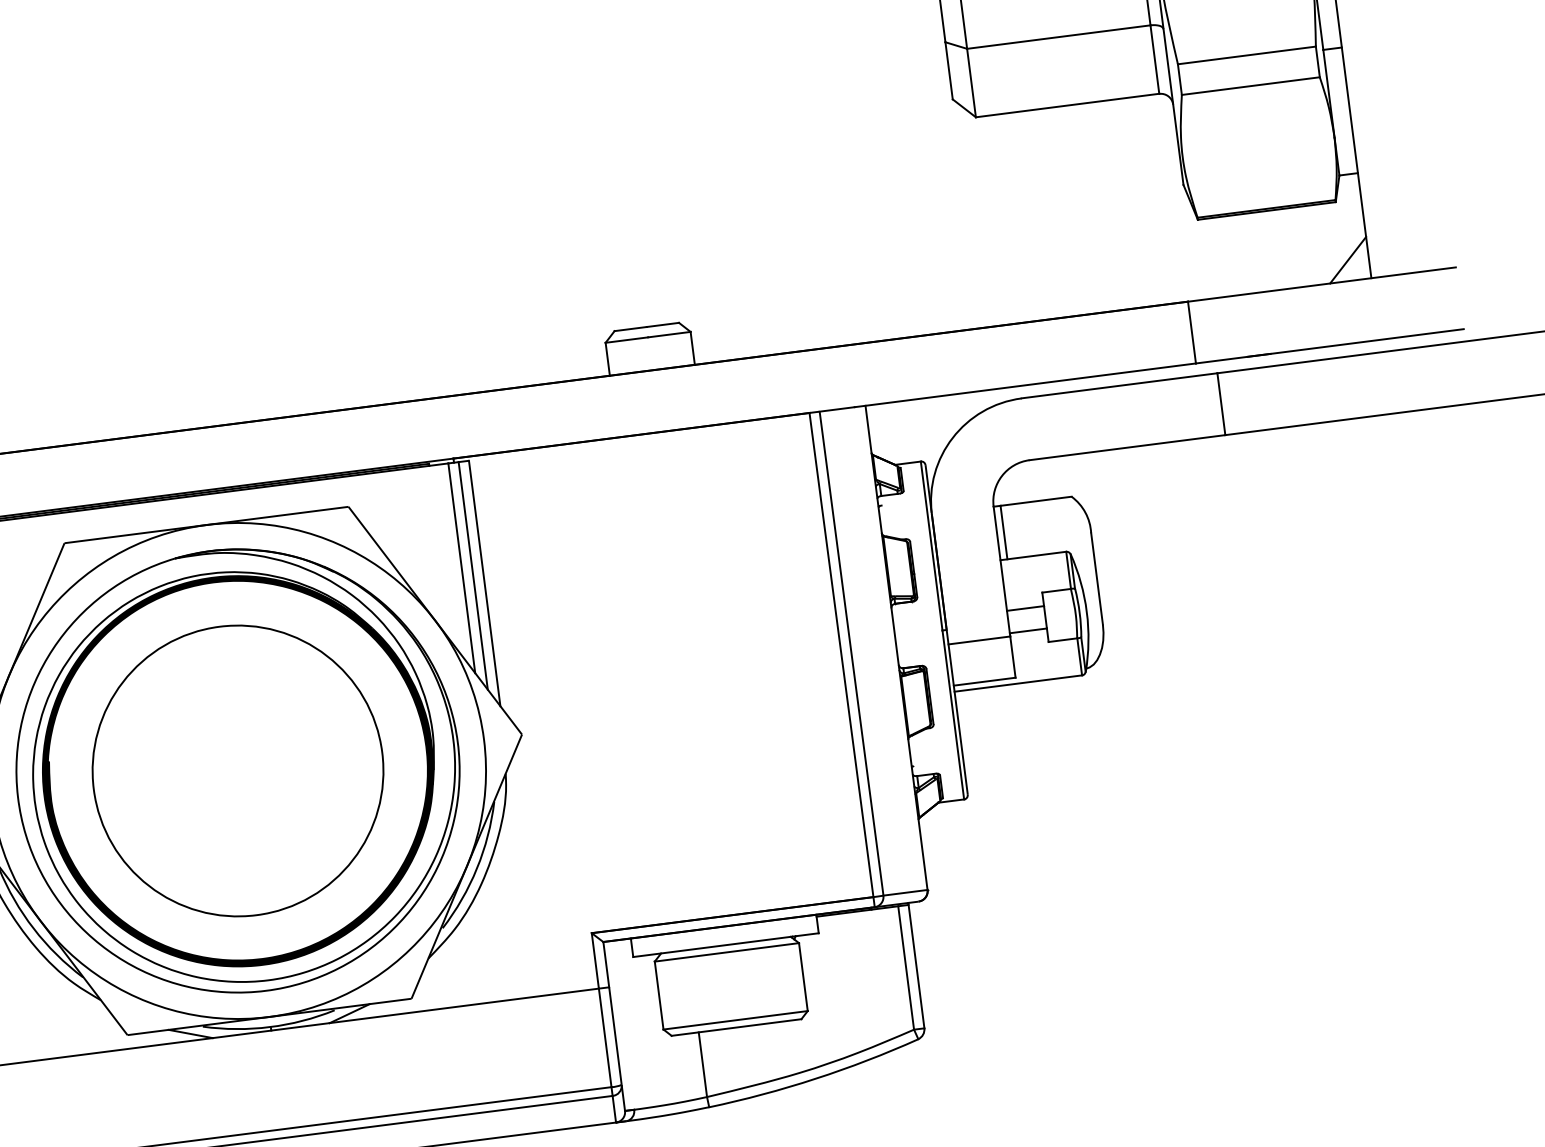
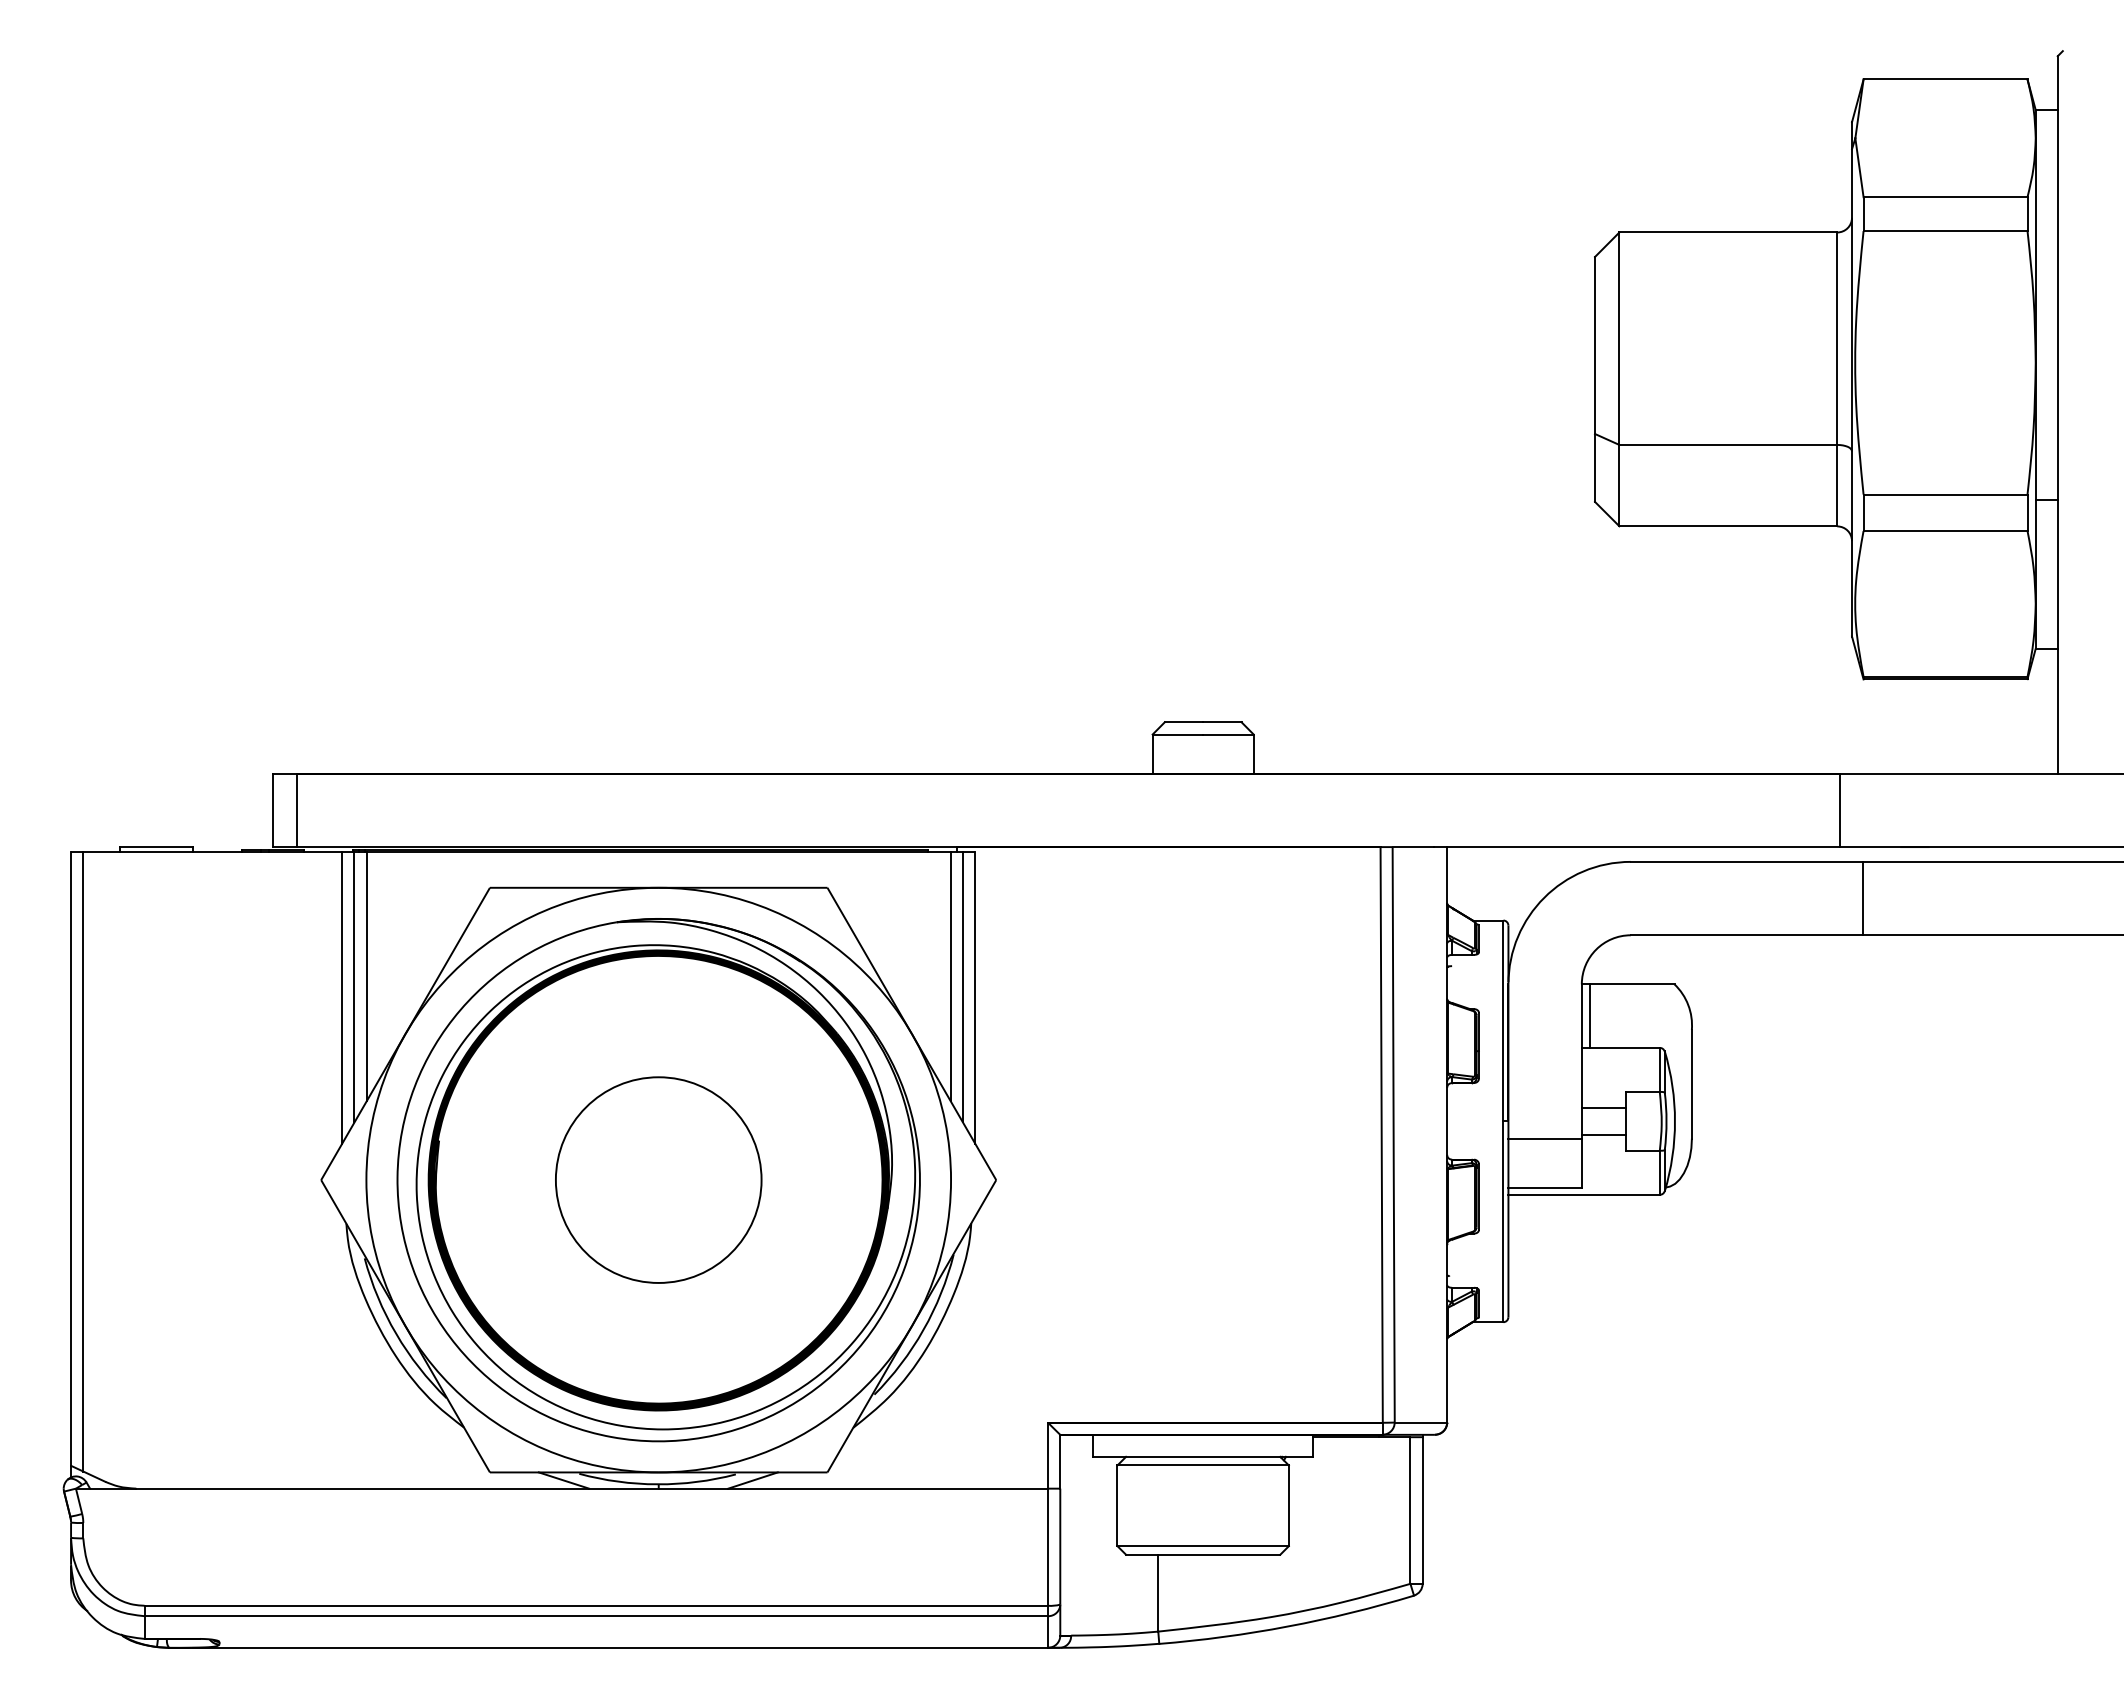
line: (1347, 259) -> (2032, 748), removed
circle: (237, 770) -> (658, 1179), size x0.6

